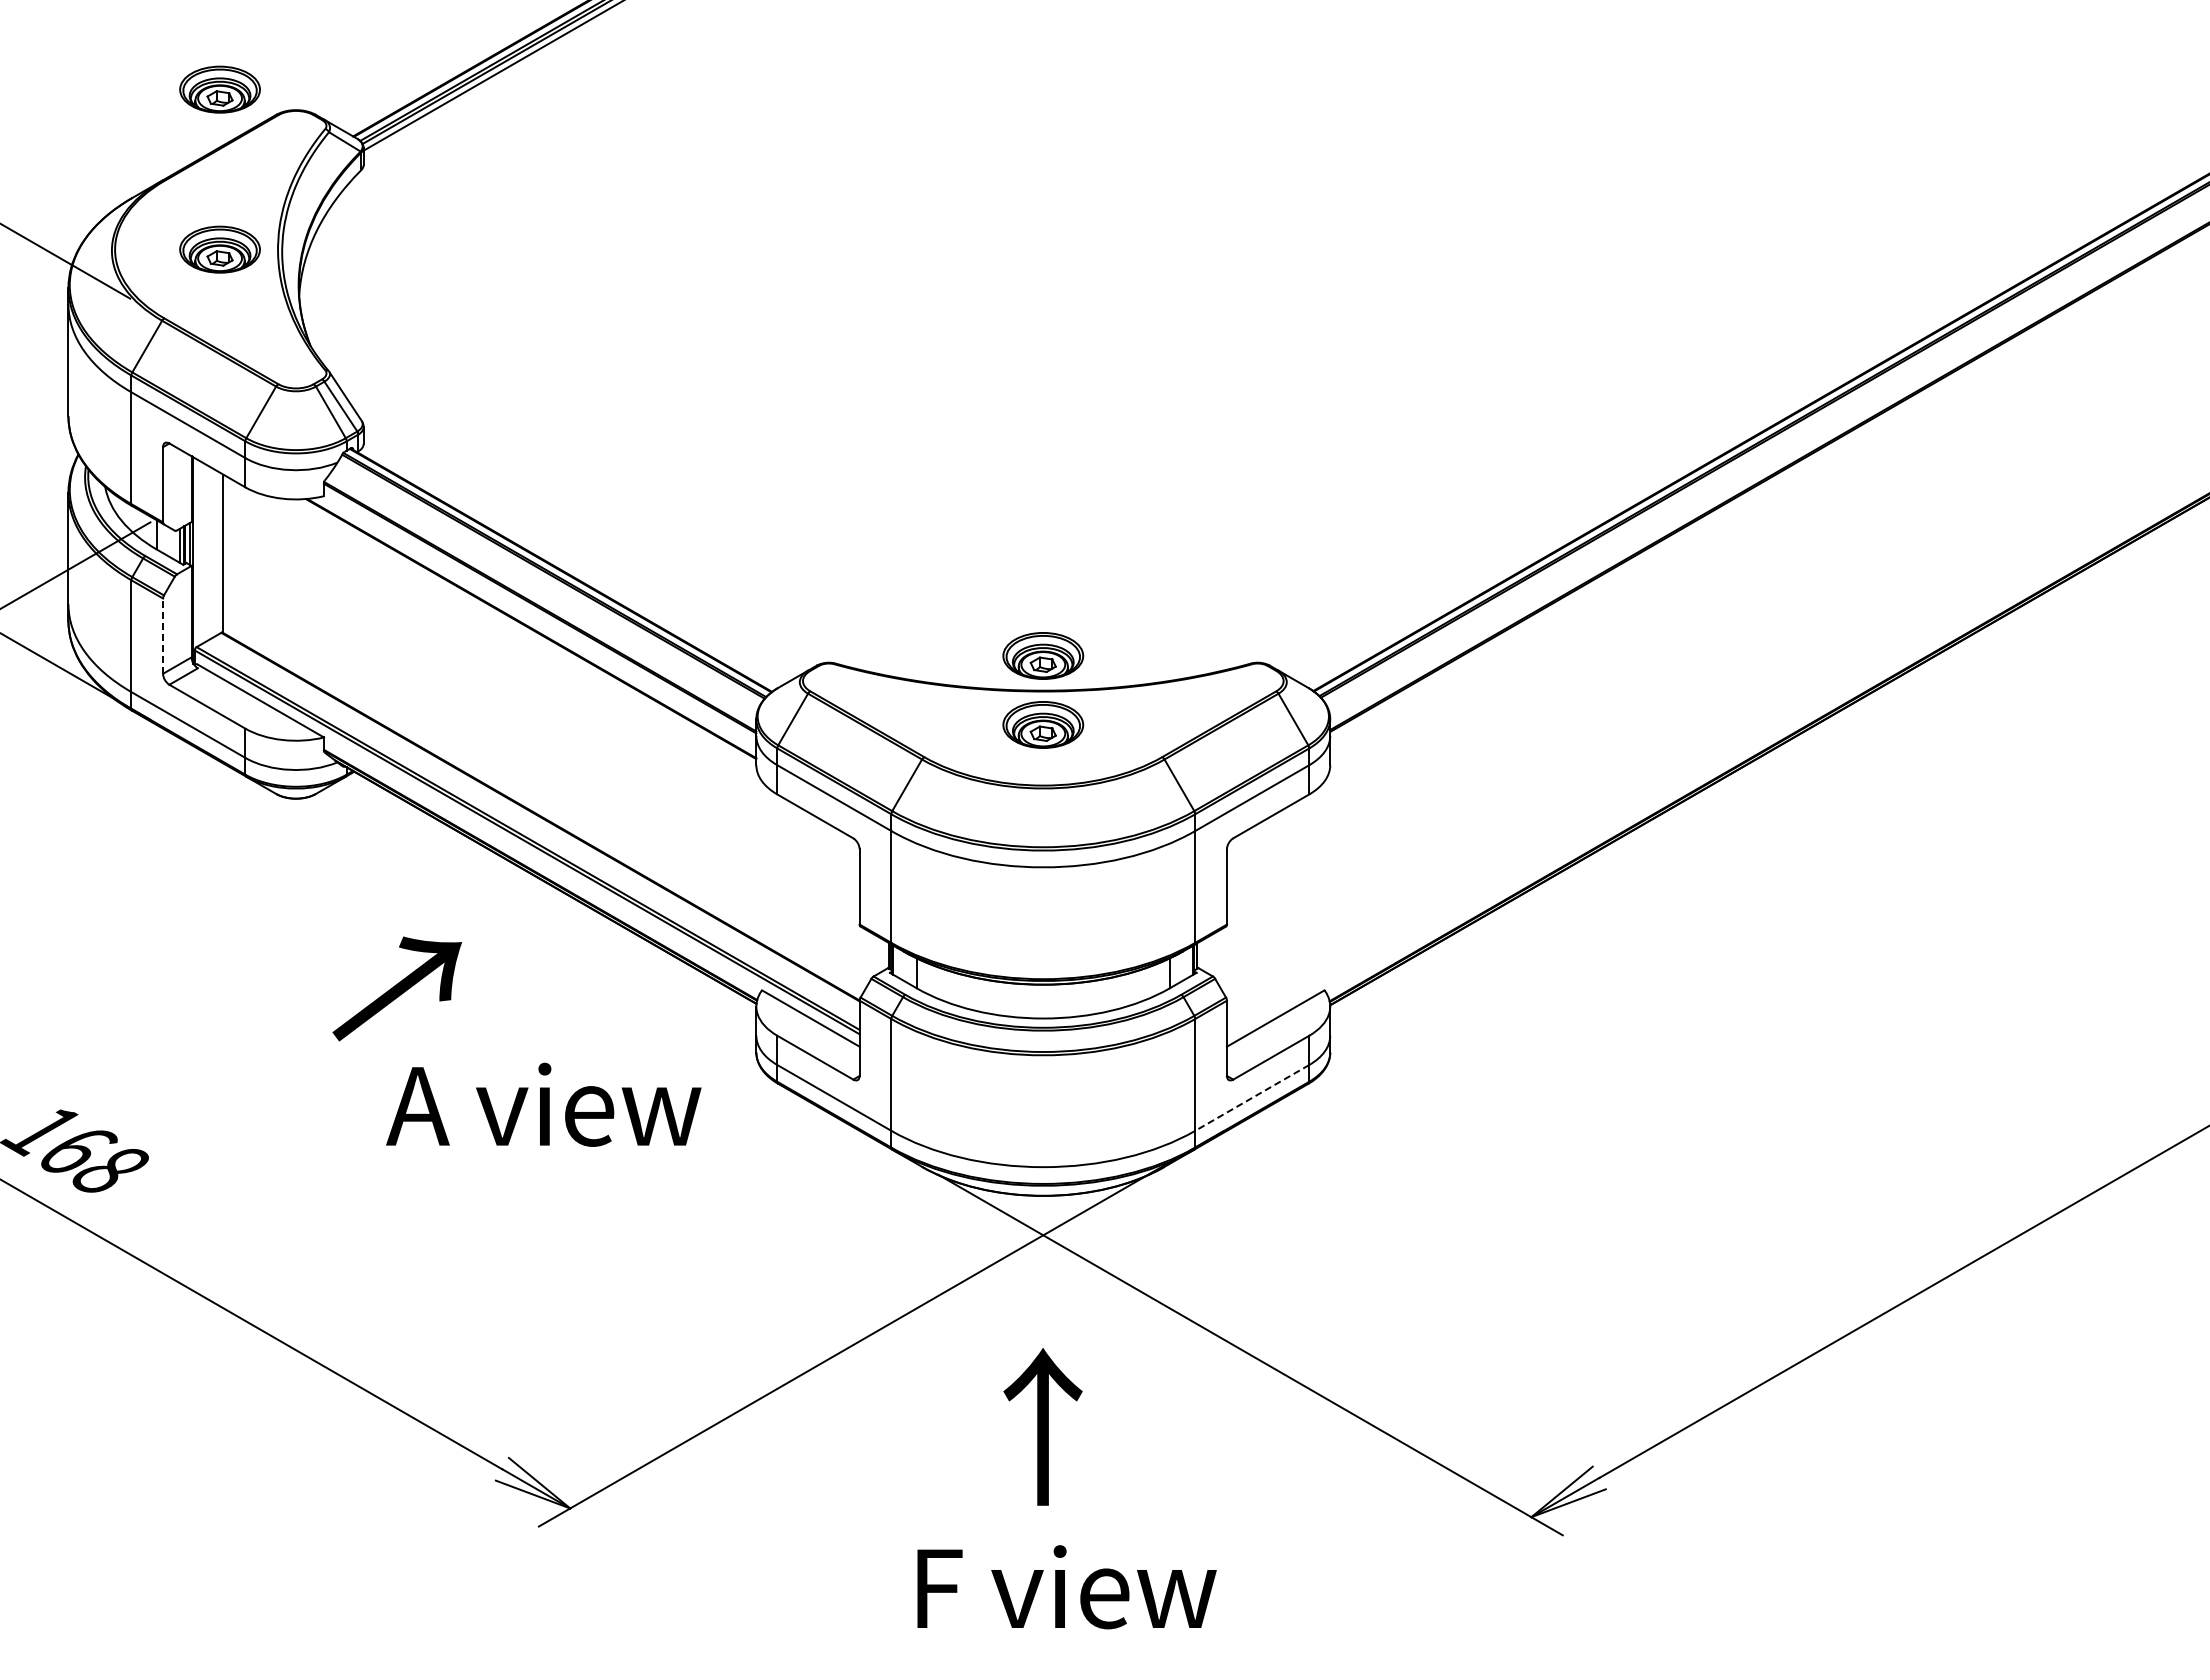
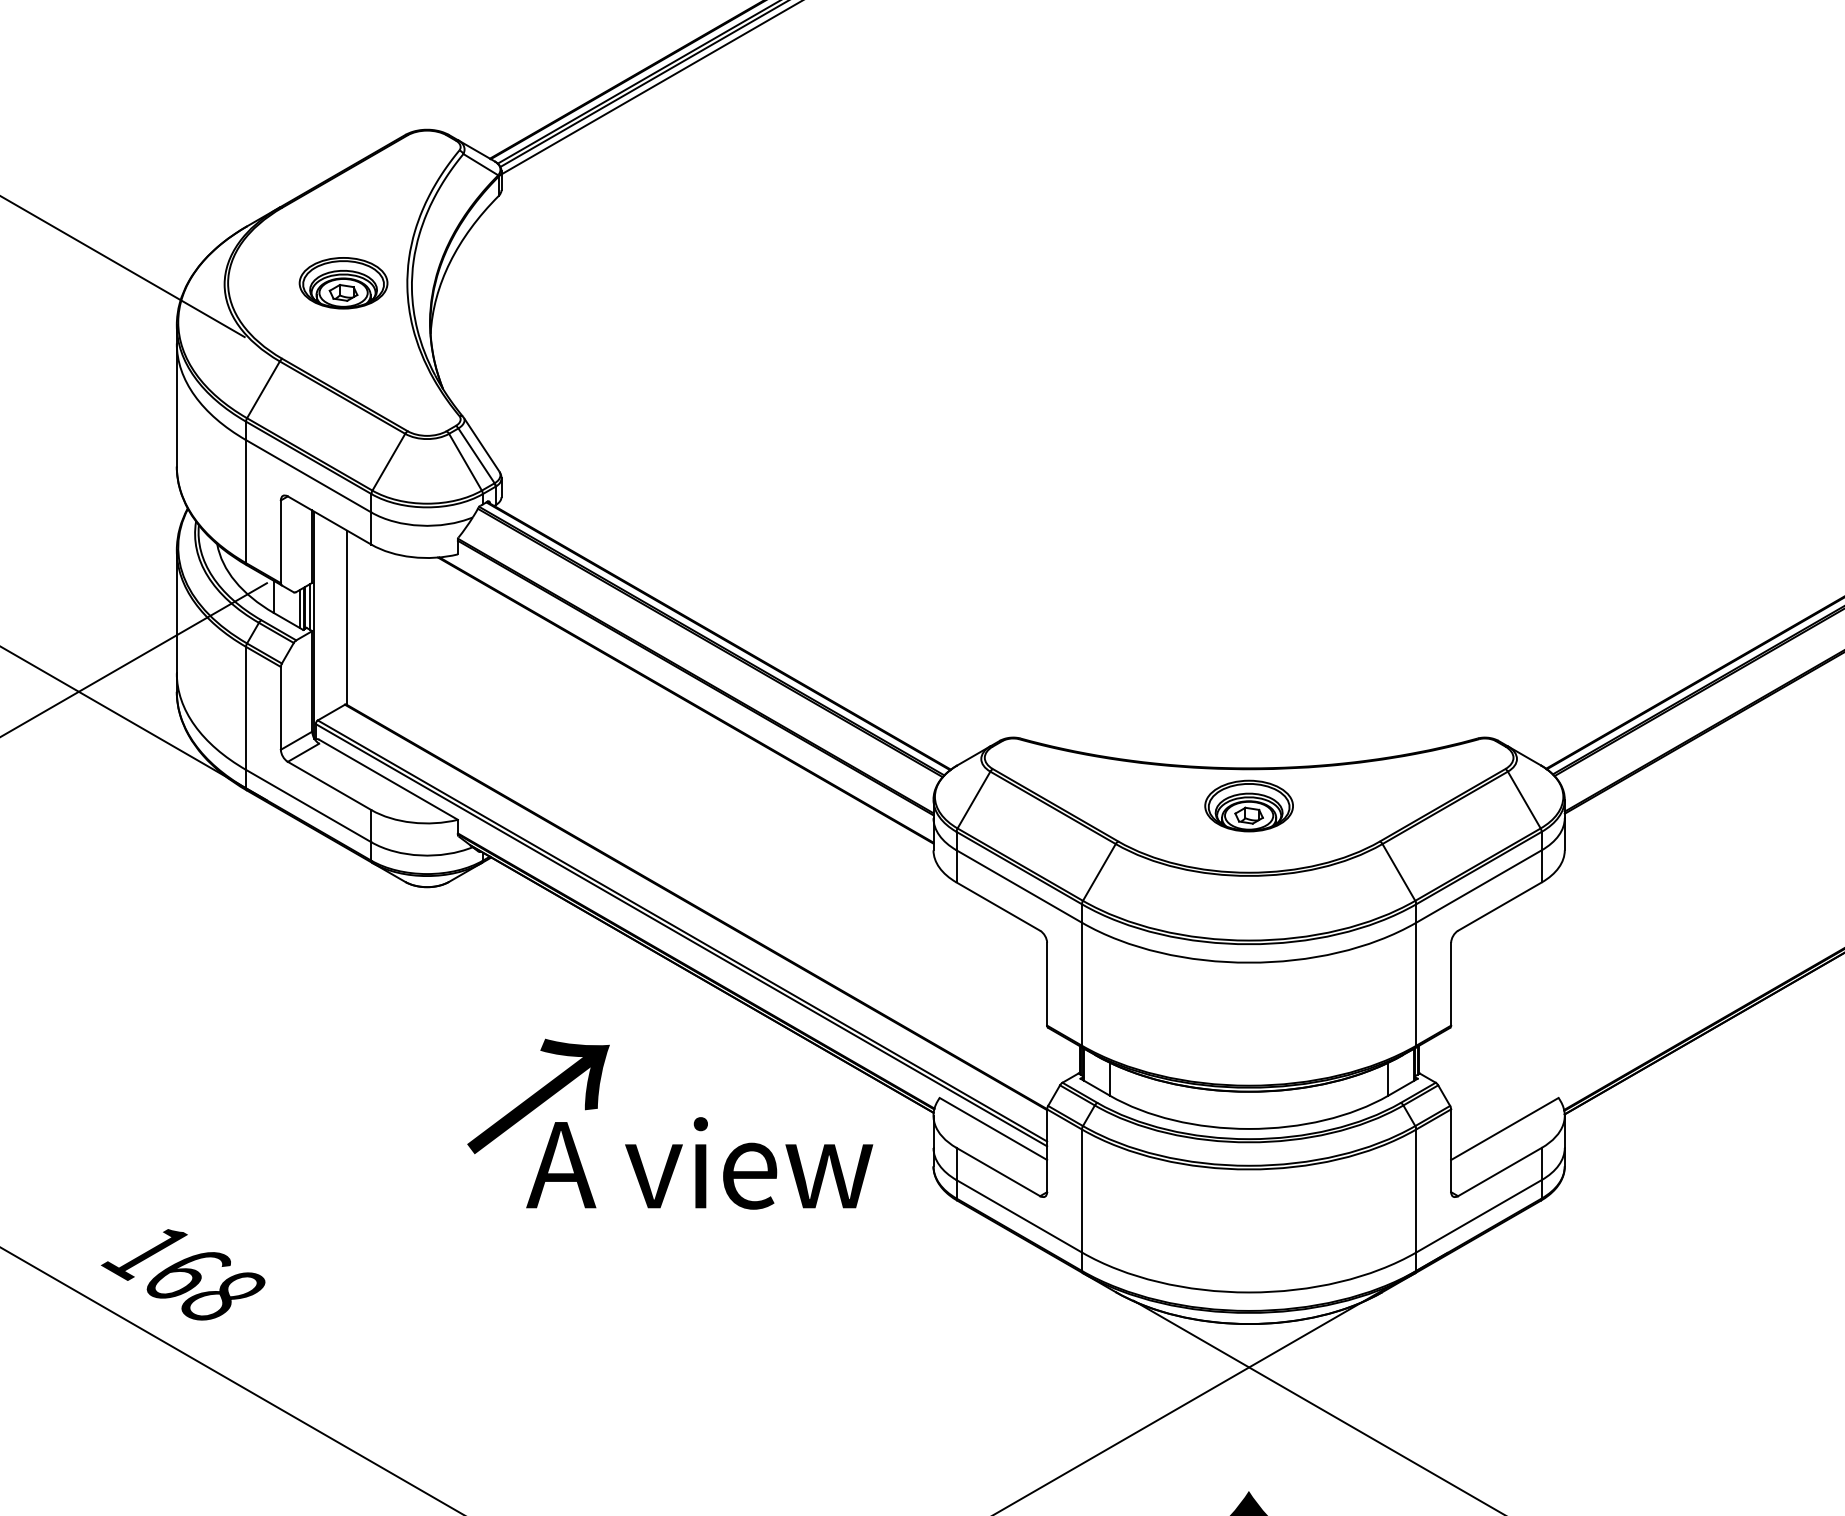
part: (219, 89) -> (342, 107), removed
line: (163, 636) -> (281, 708), dashed -> solid
part: (1043, 655) -> (1249, 729), removed
line: (1252, 1097) -> (1479, 1215), dashed -> solid
text: (543, 1104) -> (699, 1163), moved

